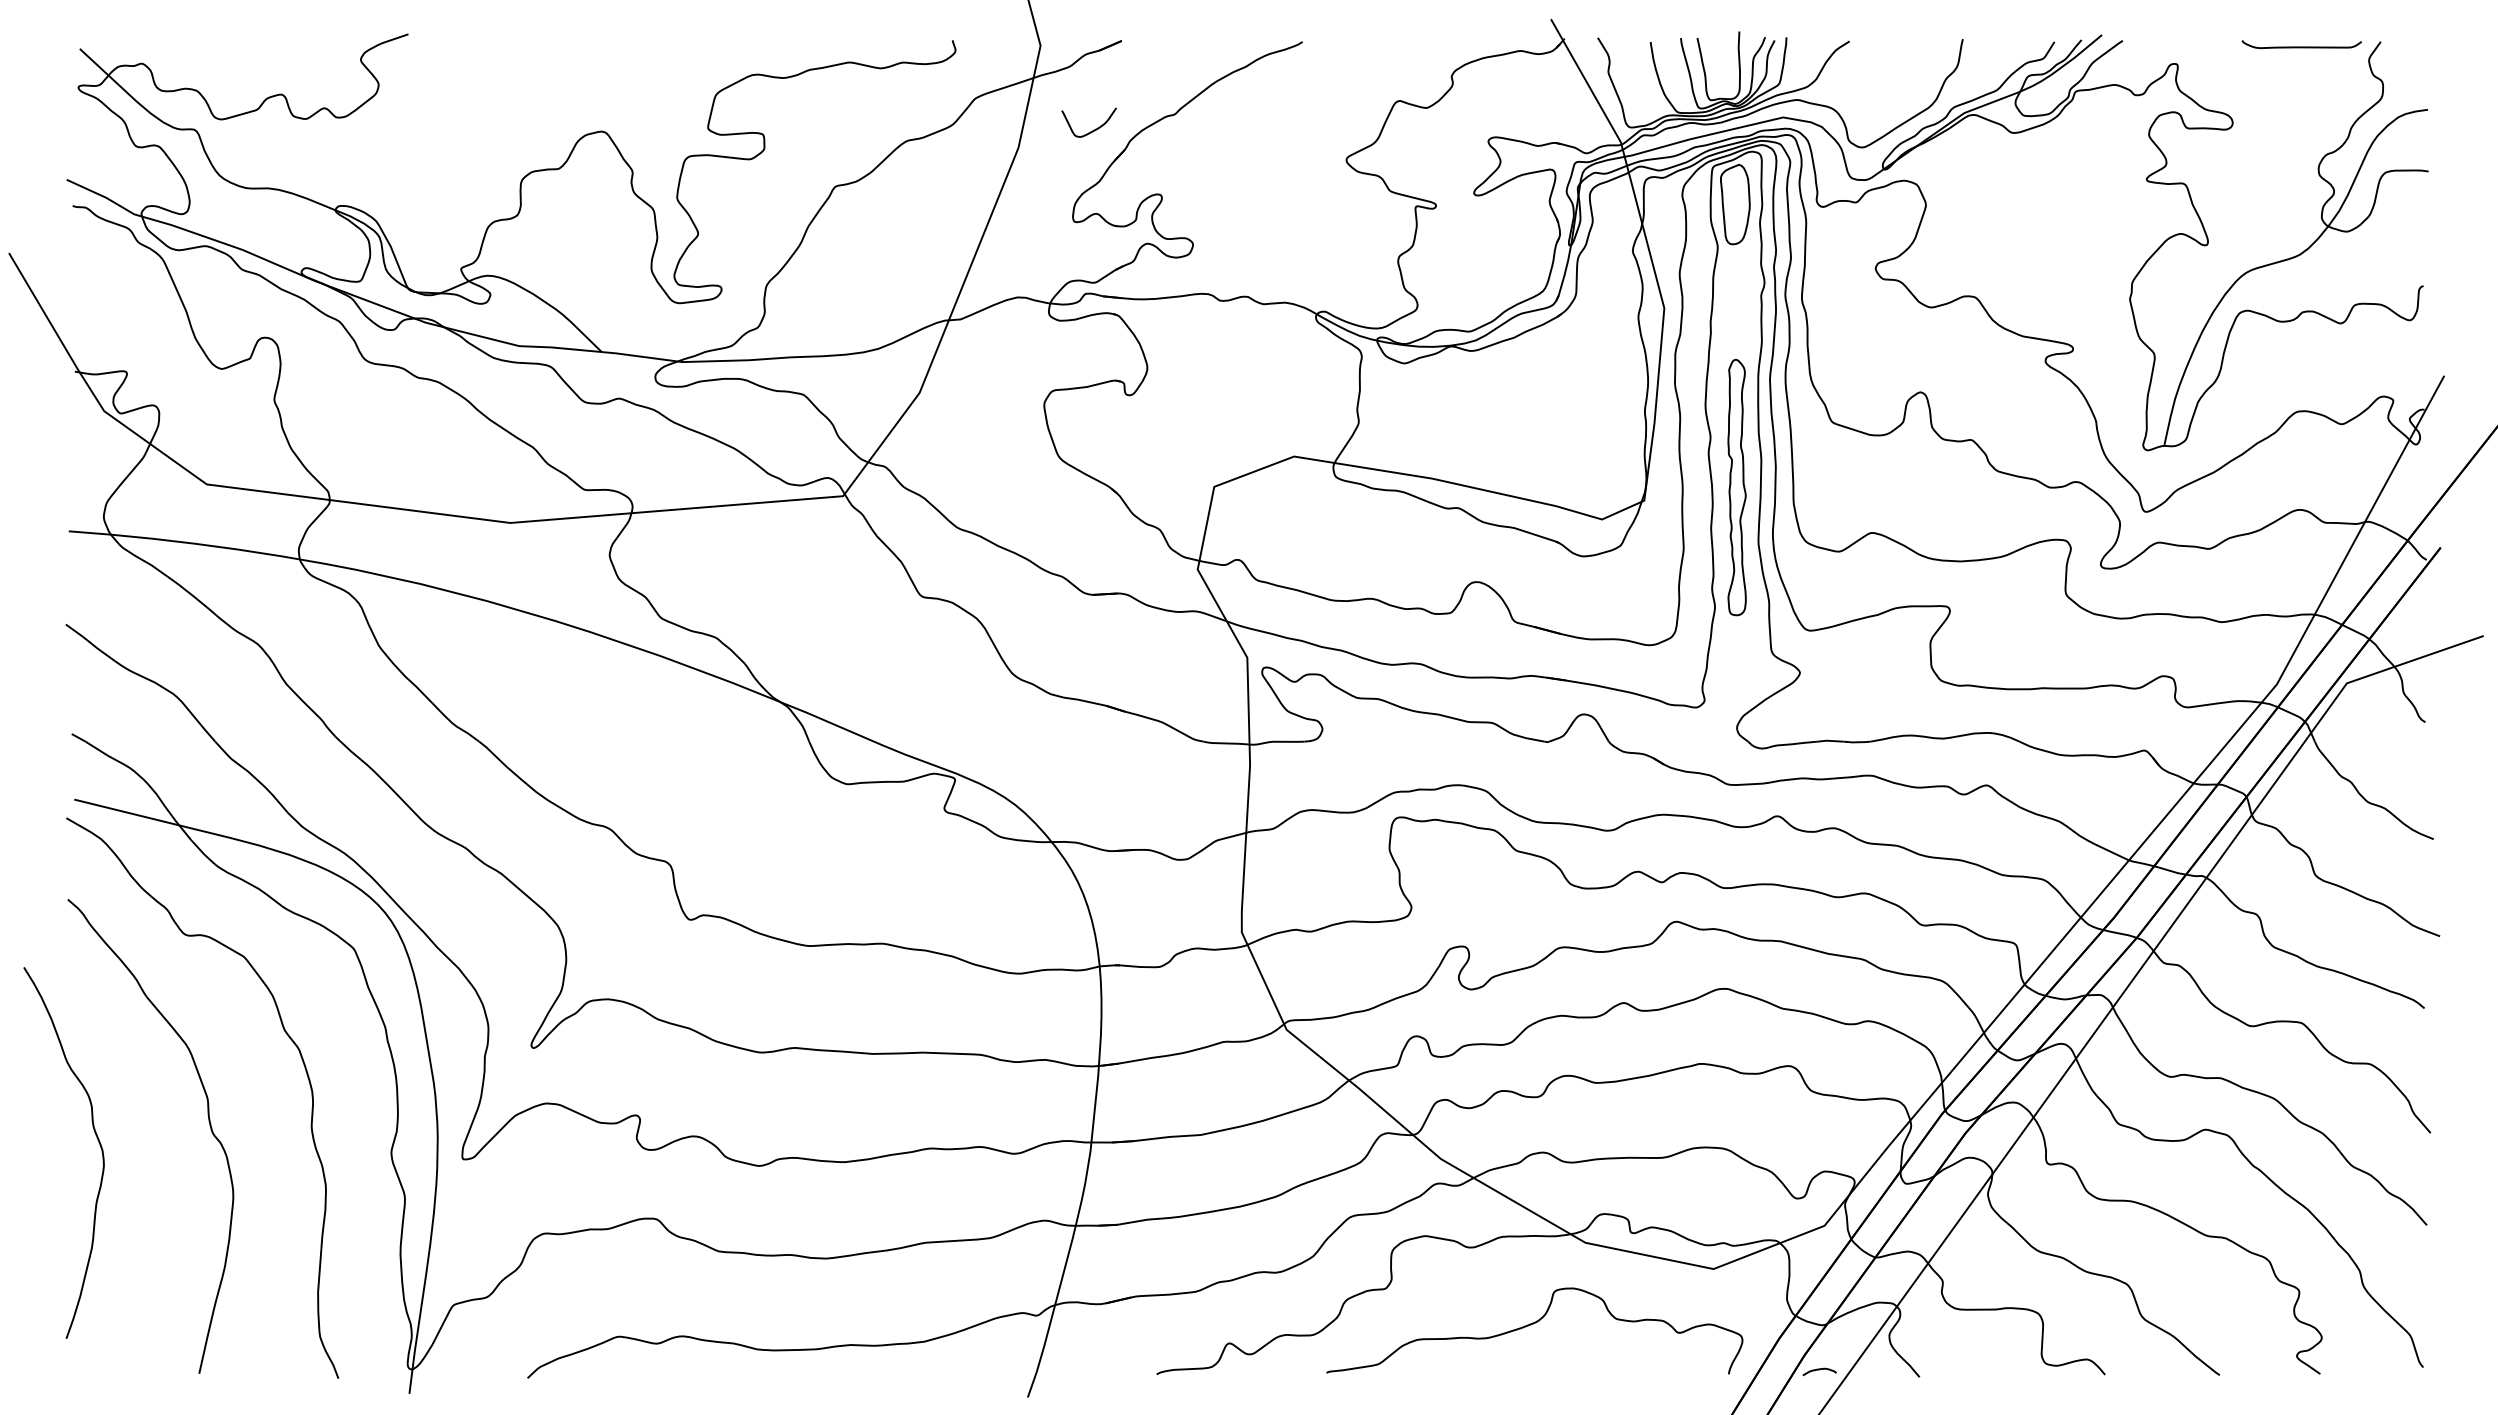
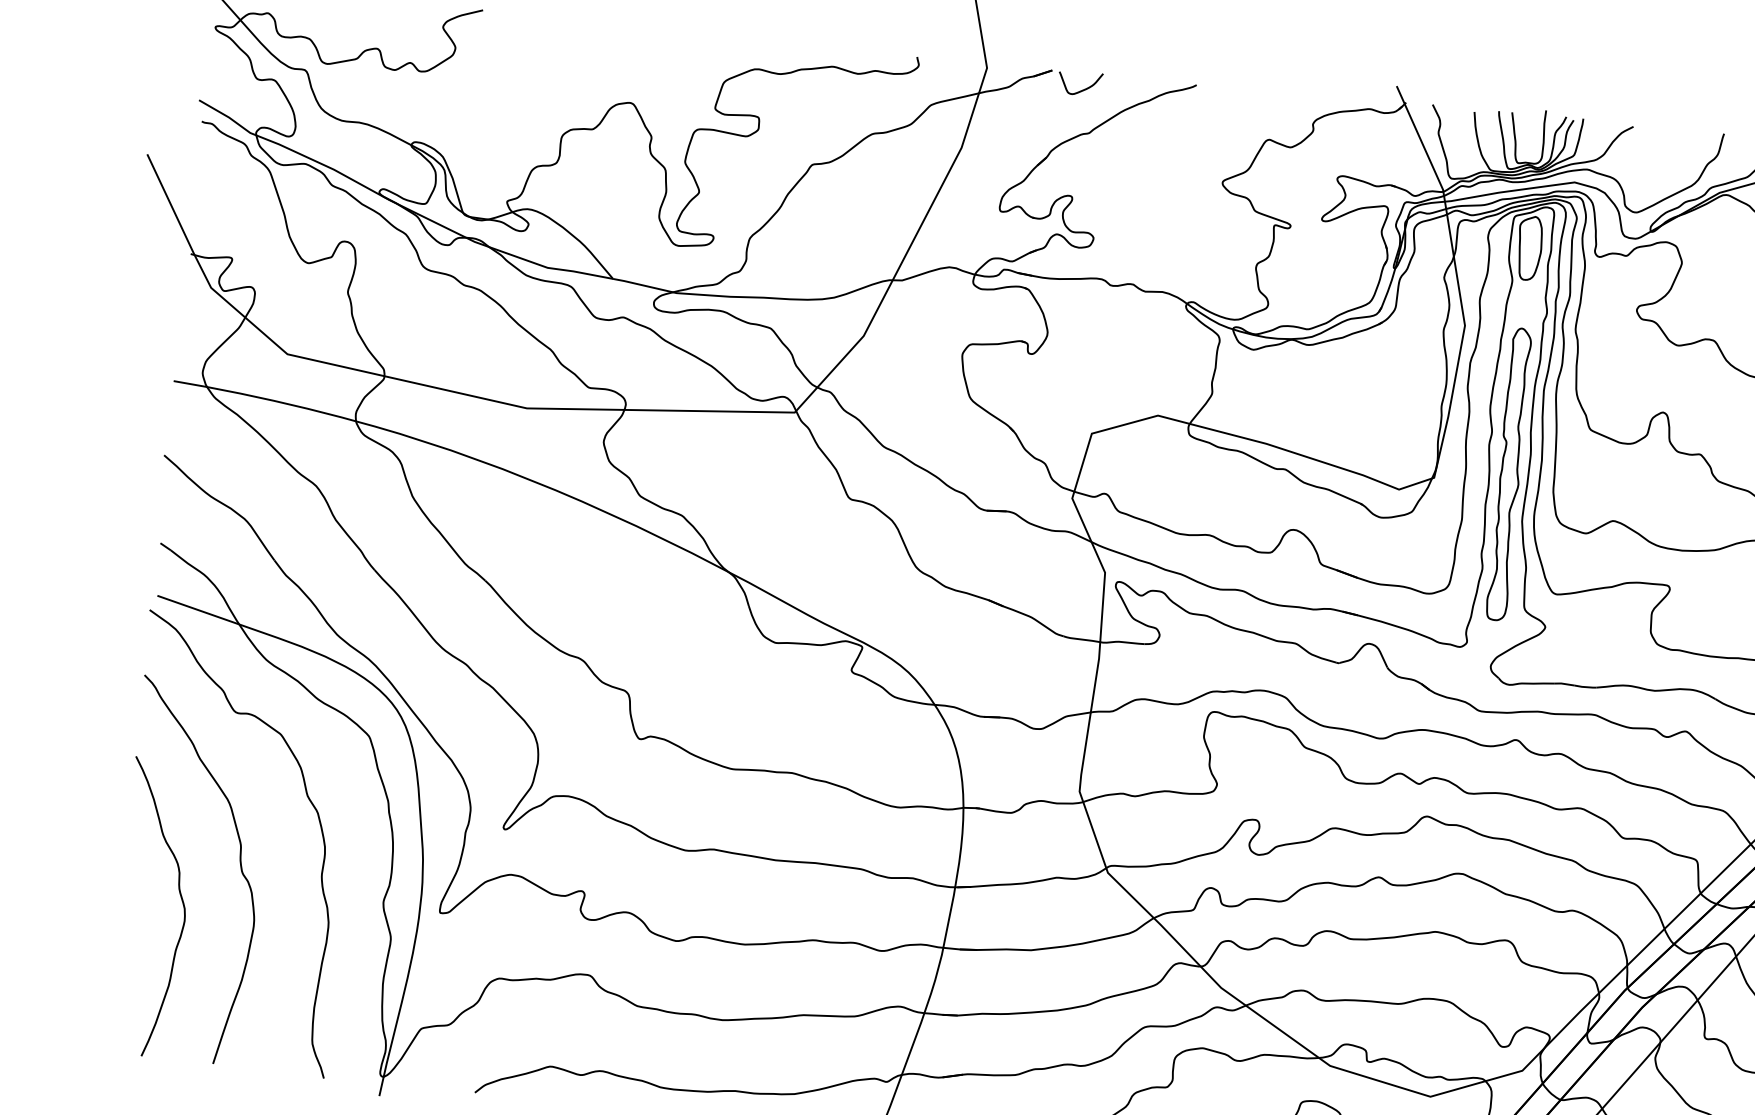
curve: (1092, 130) -> (1082, 89), moved
part: (1736, 487) -> (1508, 474), size x1.43
curve: (97, 1140) -> (181, 900), moved

